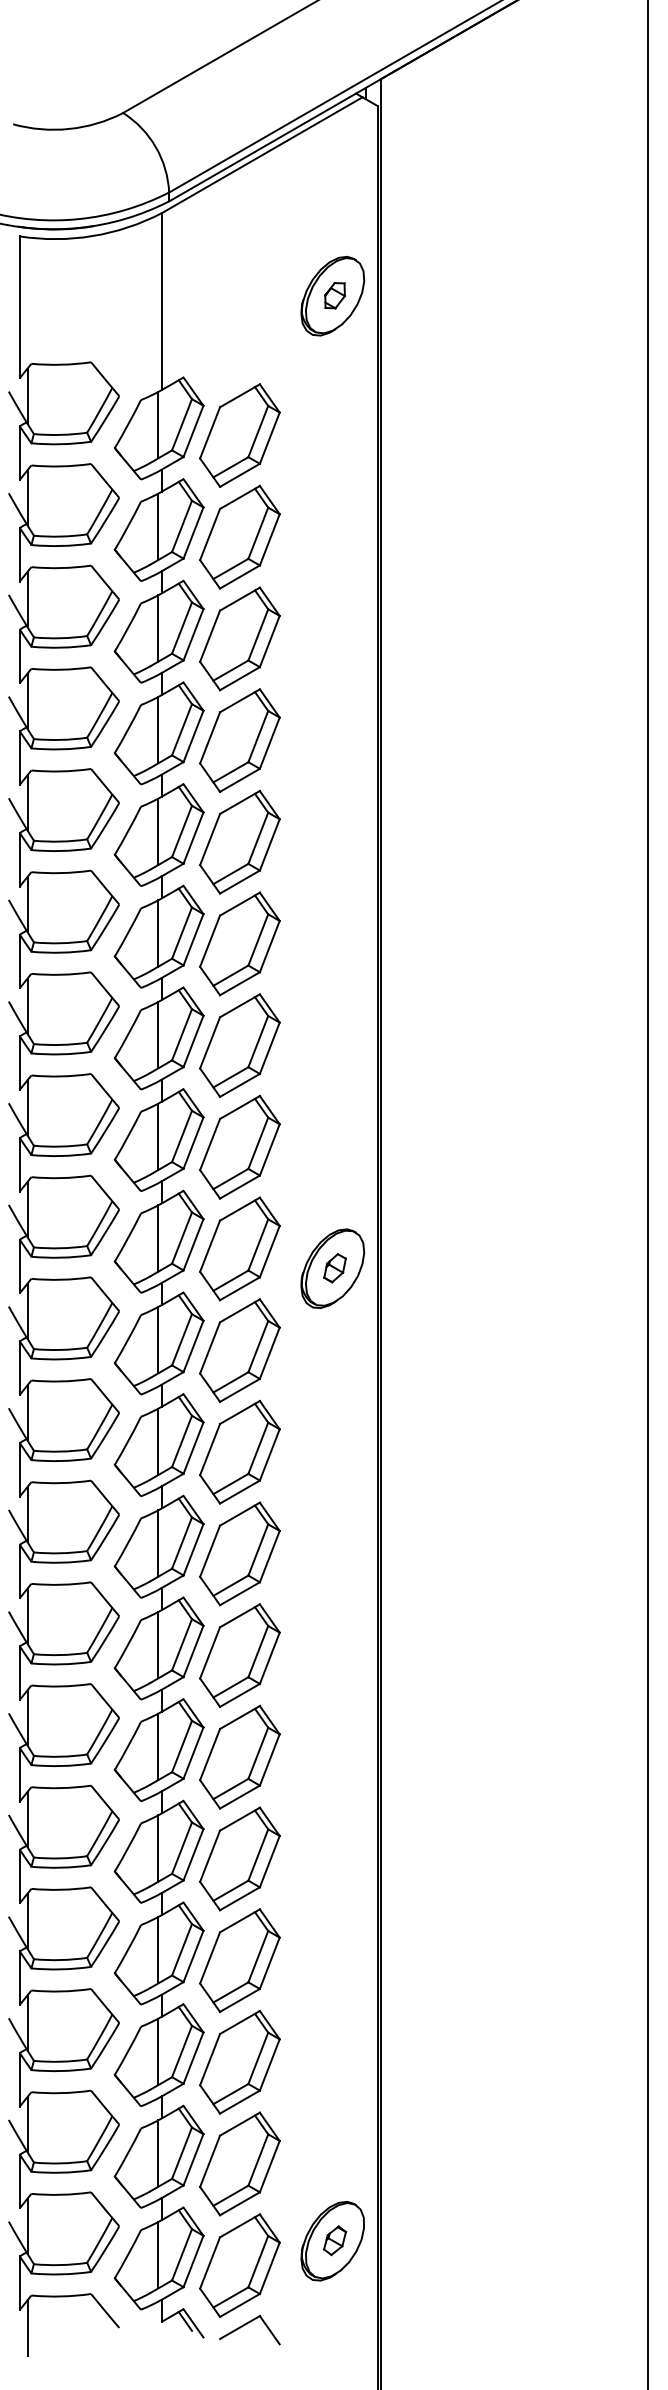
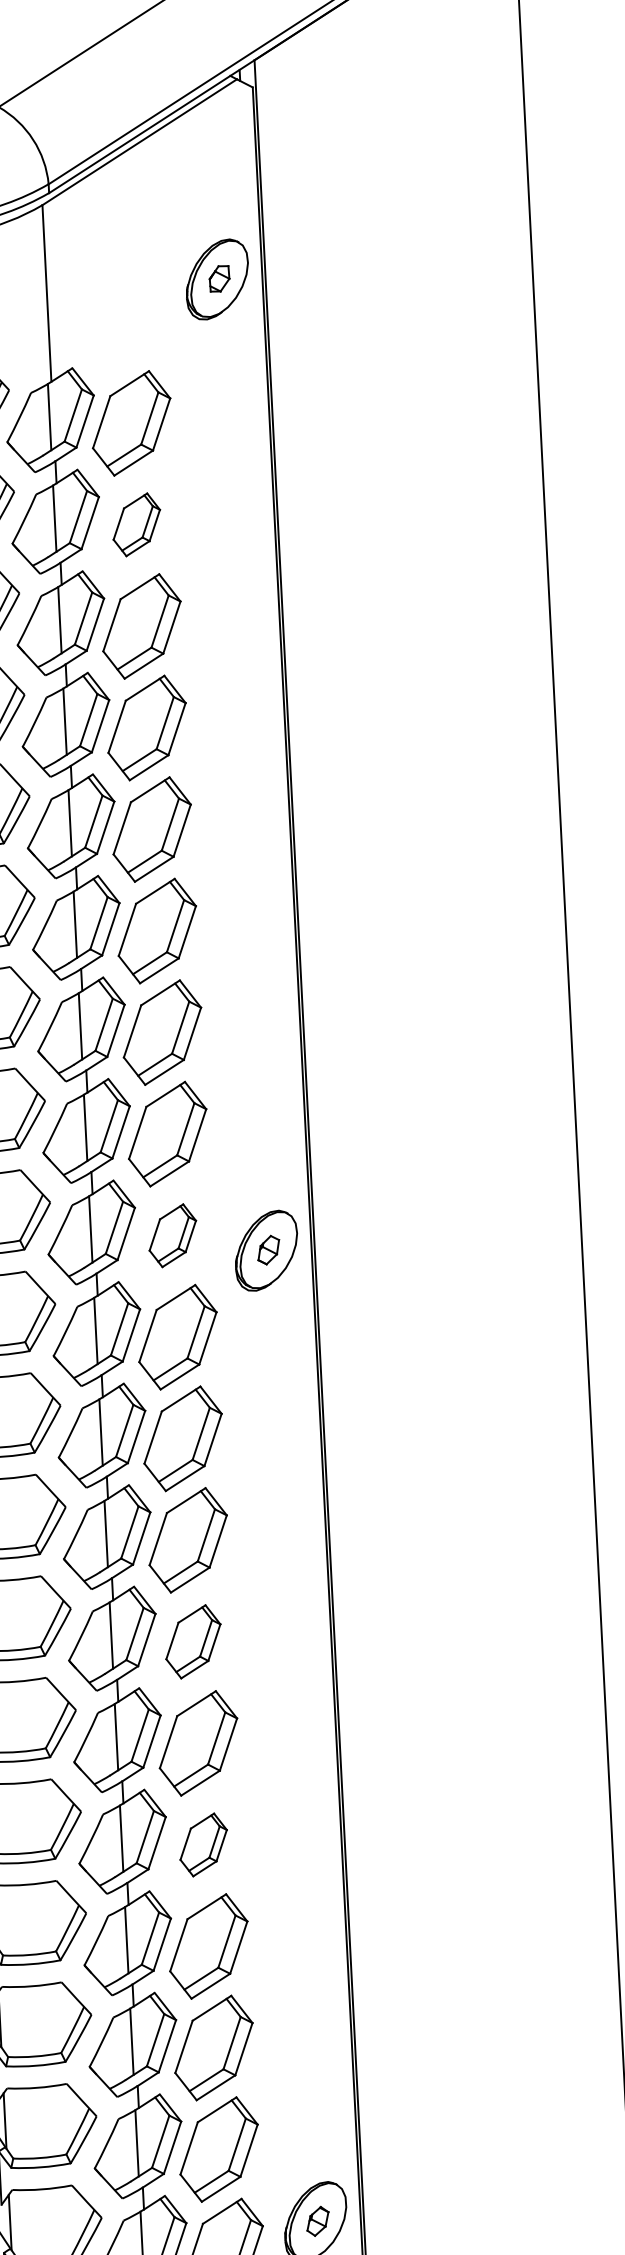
part: (239, 536) -> (136, 524), size x0.6
part: (239, 1248) -> (172, 1235), size x0.6
part: (239, 1655) -> (192, 1641), size x0.7
part: (239, 1858) -> (203, 1844), size x0.6

